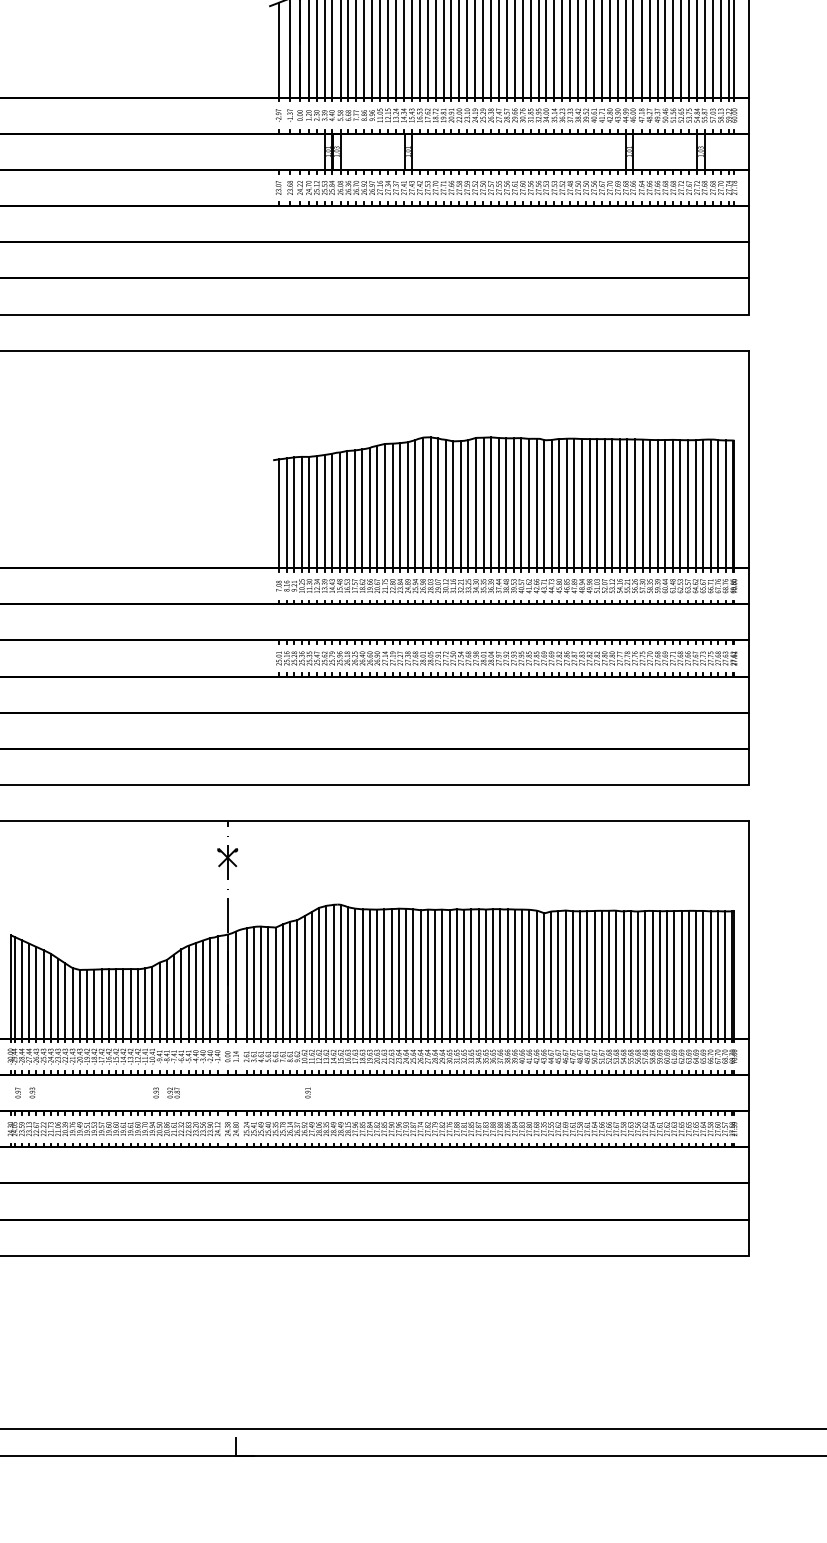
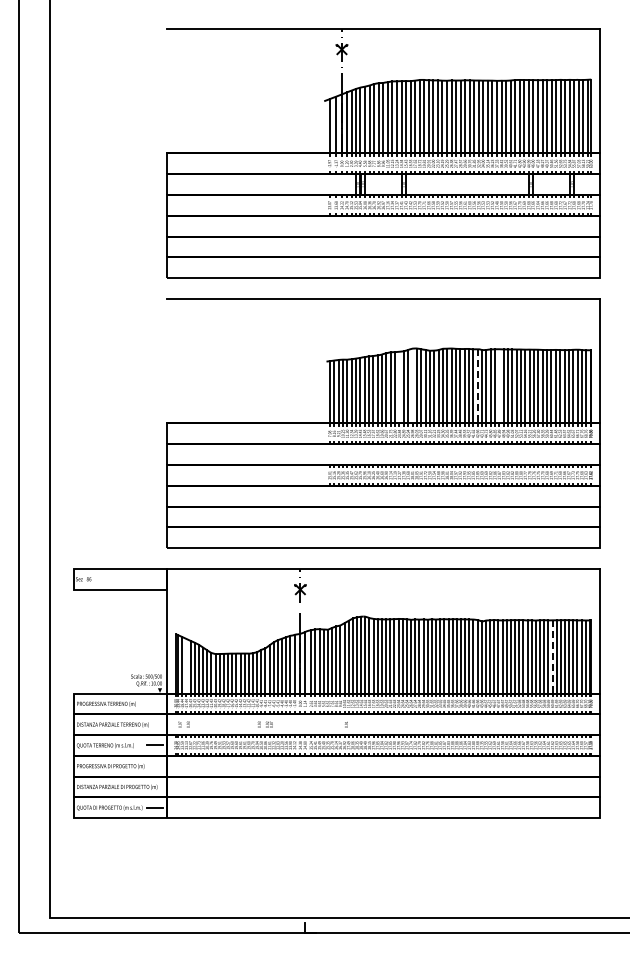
line: (423, 501) -> (412, 385), removed
line: (536, 503) -> (477, 386), solid -> dashed
line: (574, 503) -> (499, 386), removed
line: (400, 505) -> (399, 387), removed
line: (667, 974) -> (552, 656), solid -> dashed
line: (29, 989) -> (186, 665), removed

